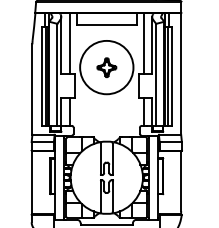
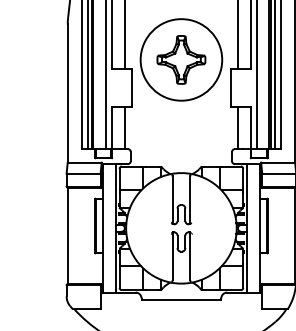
part: (106, 67) -> (180, 59), size x1.67

